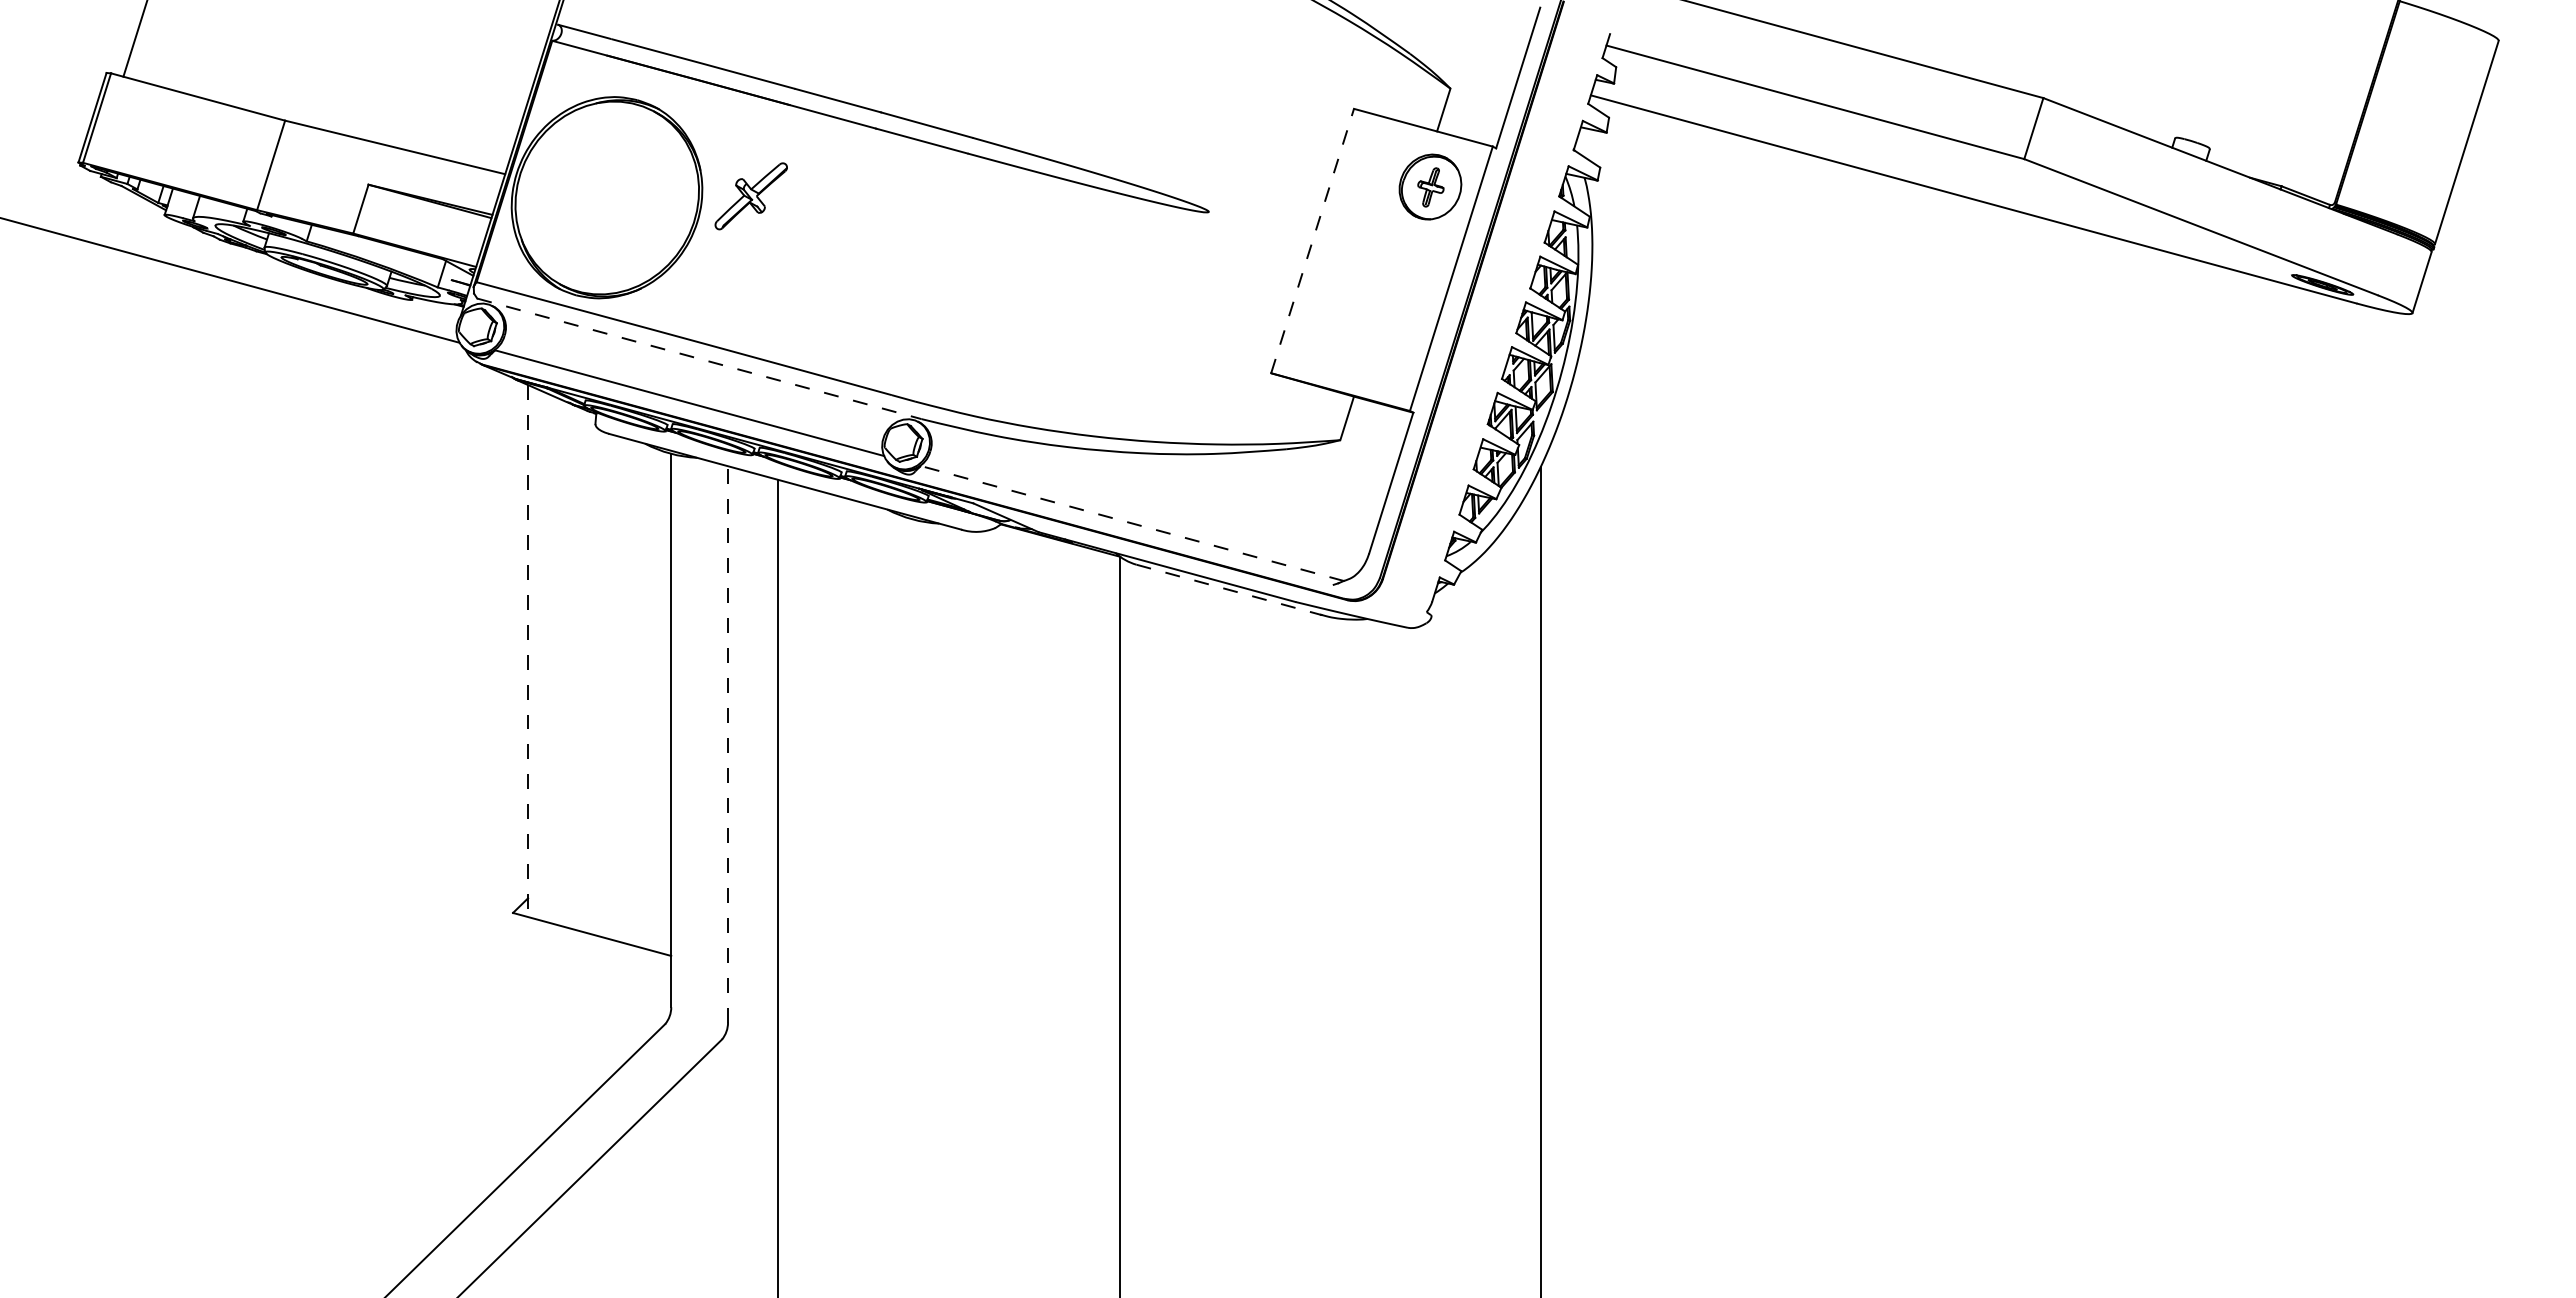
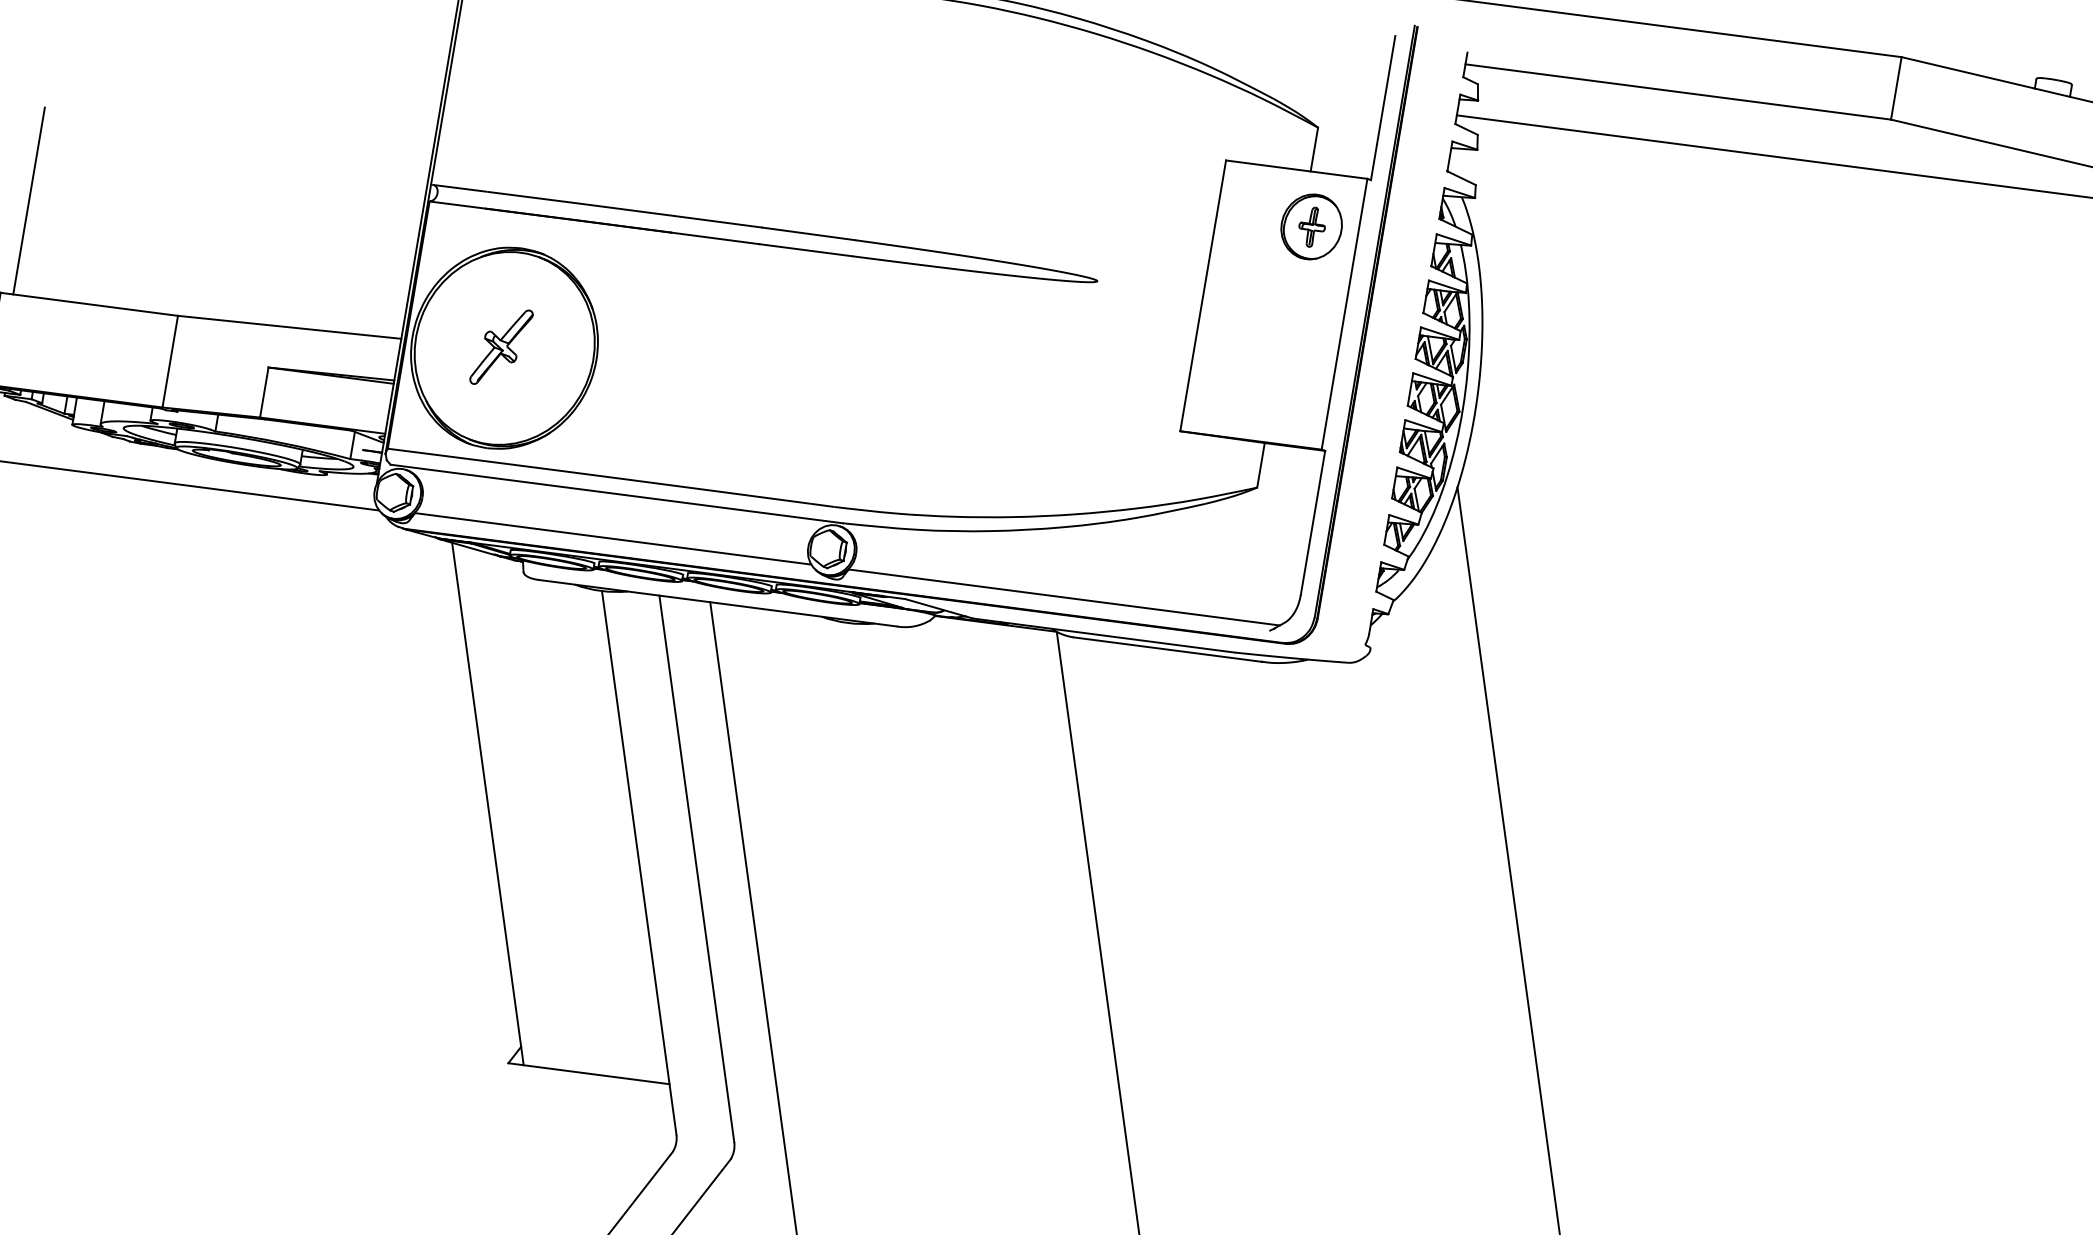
part: (750, 196) -> (500, 347), moved
line: (1312, 241) -> (1203, 296), dashed -> solid
line: (699, 358) -> (616, 493), dashed -> solid
line: (1131, 523) -> (1063, 597), dashed -> solid
line: (1229, 589) -> (1168, 649), dashed -> solid
line: (528, 651) -> (488, 804), dashed -> solid
line: (728, 743) -> (697, 867), dashed -> solid

